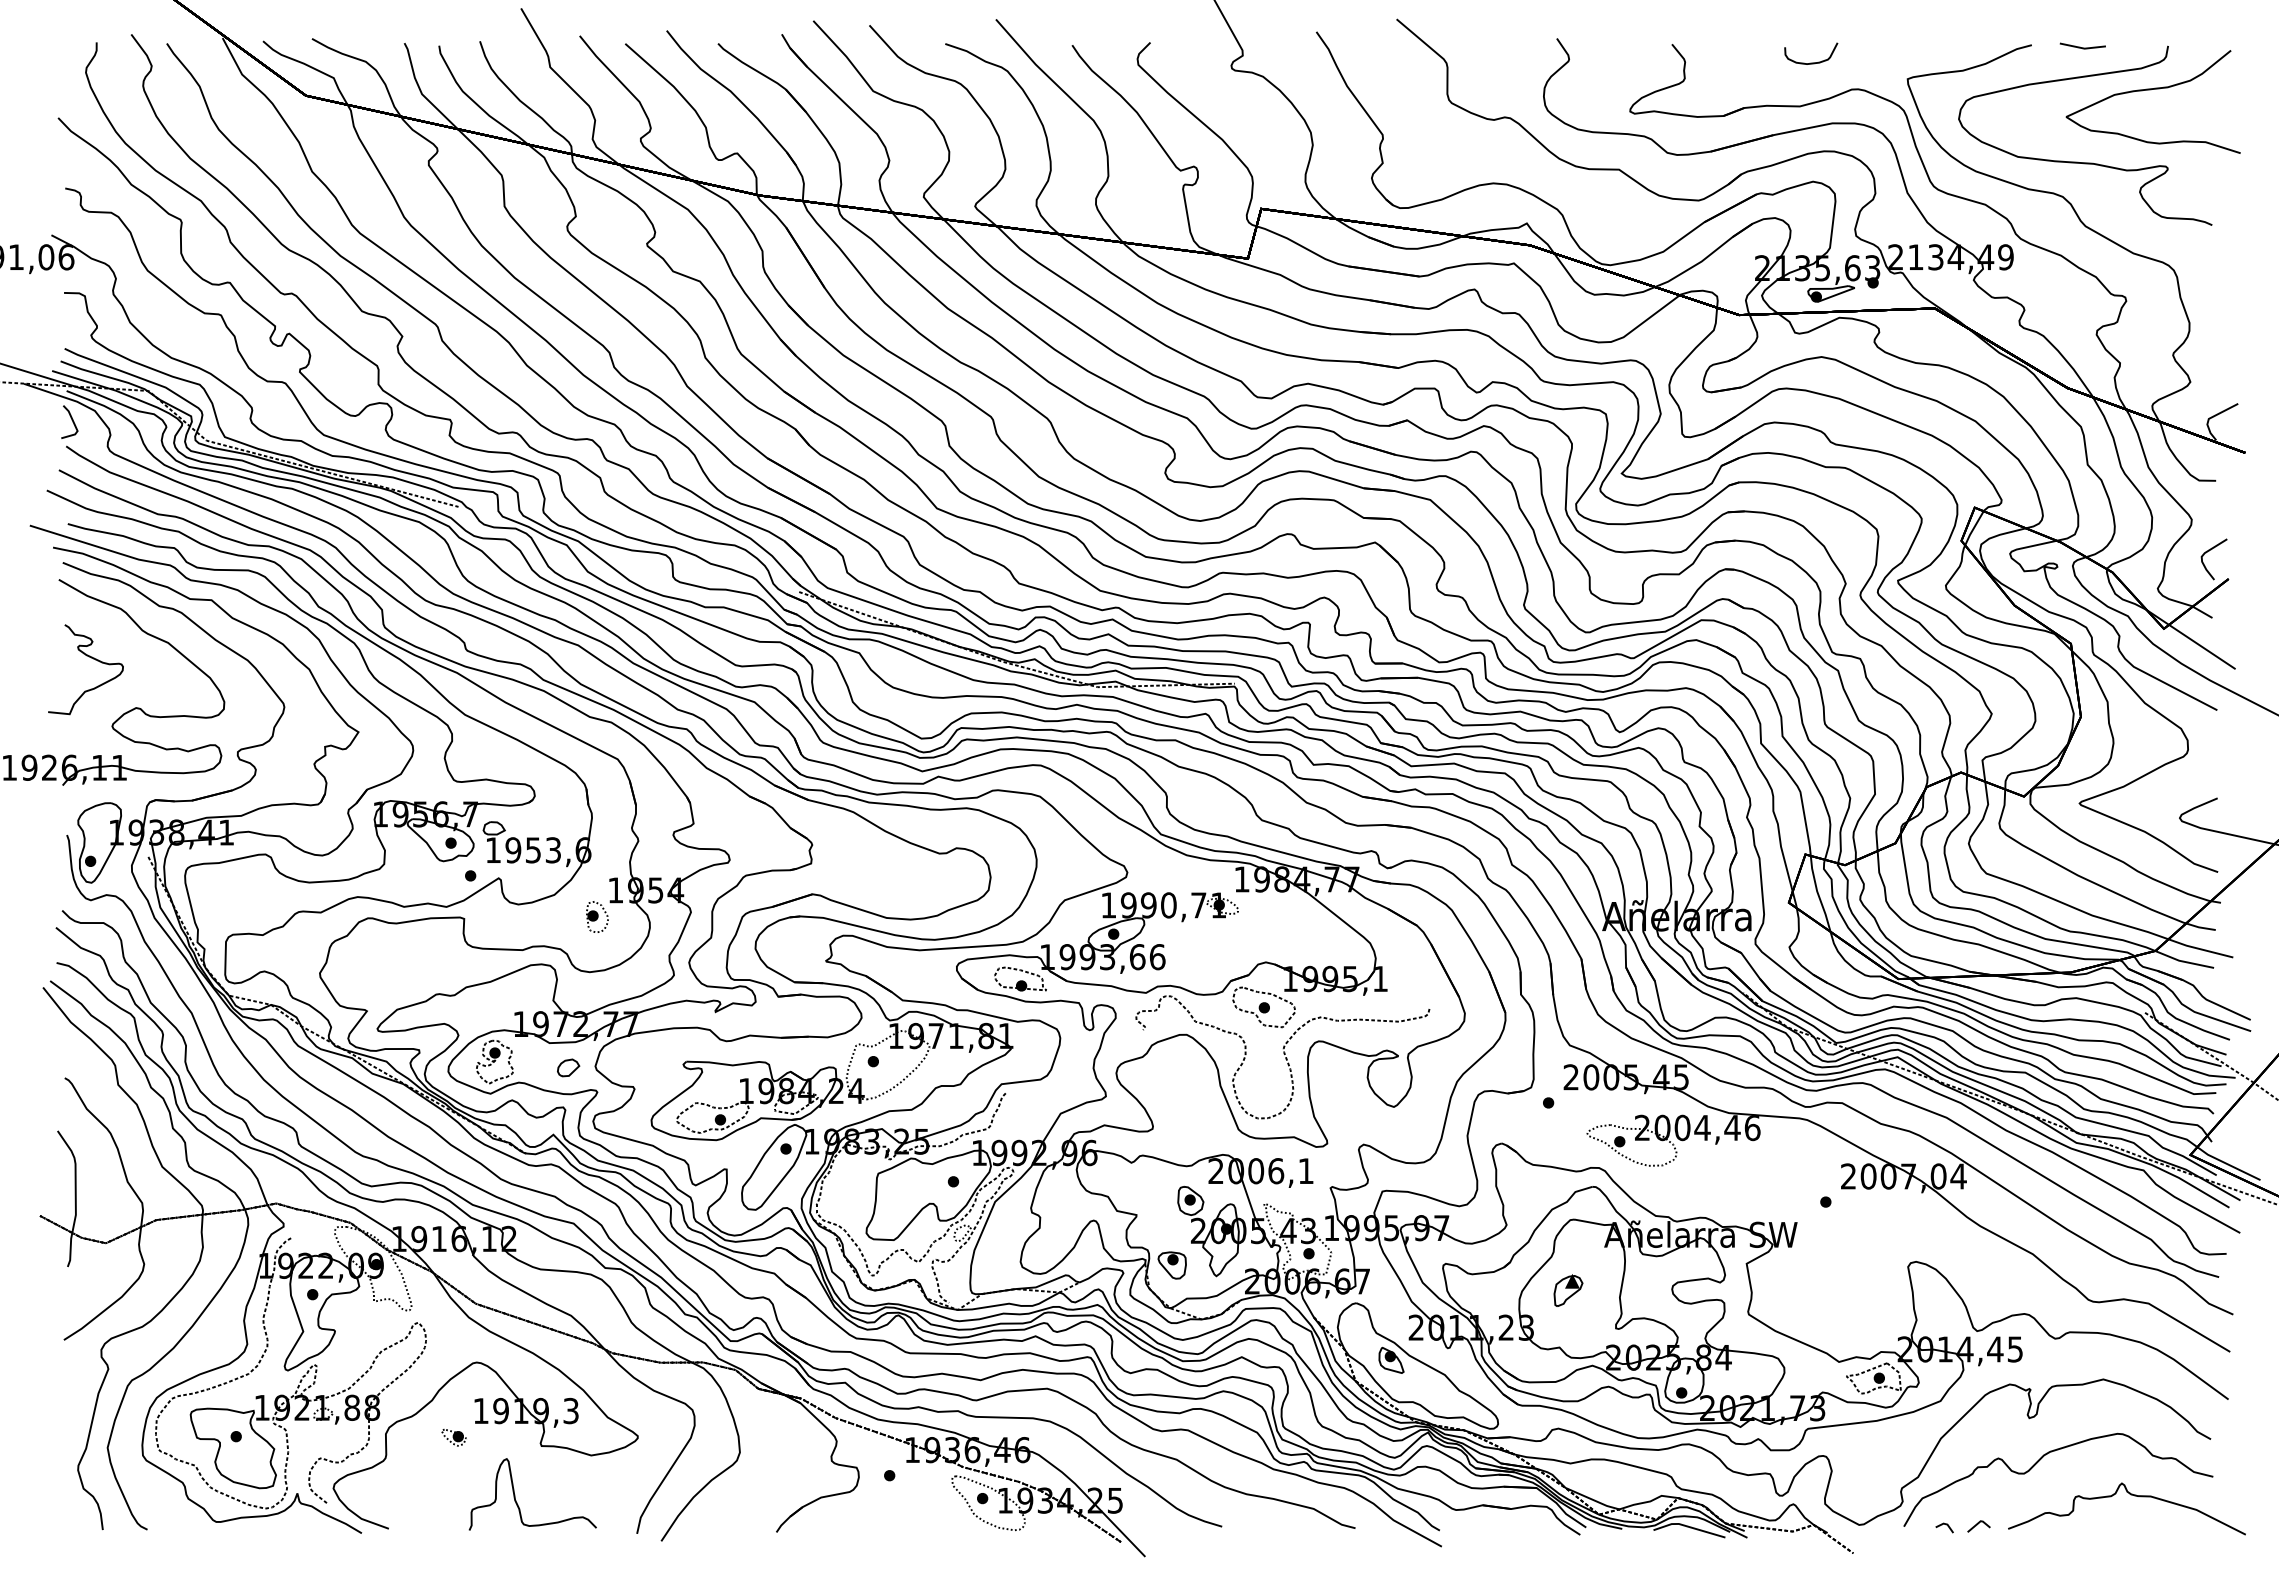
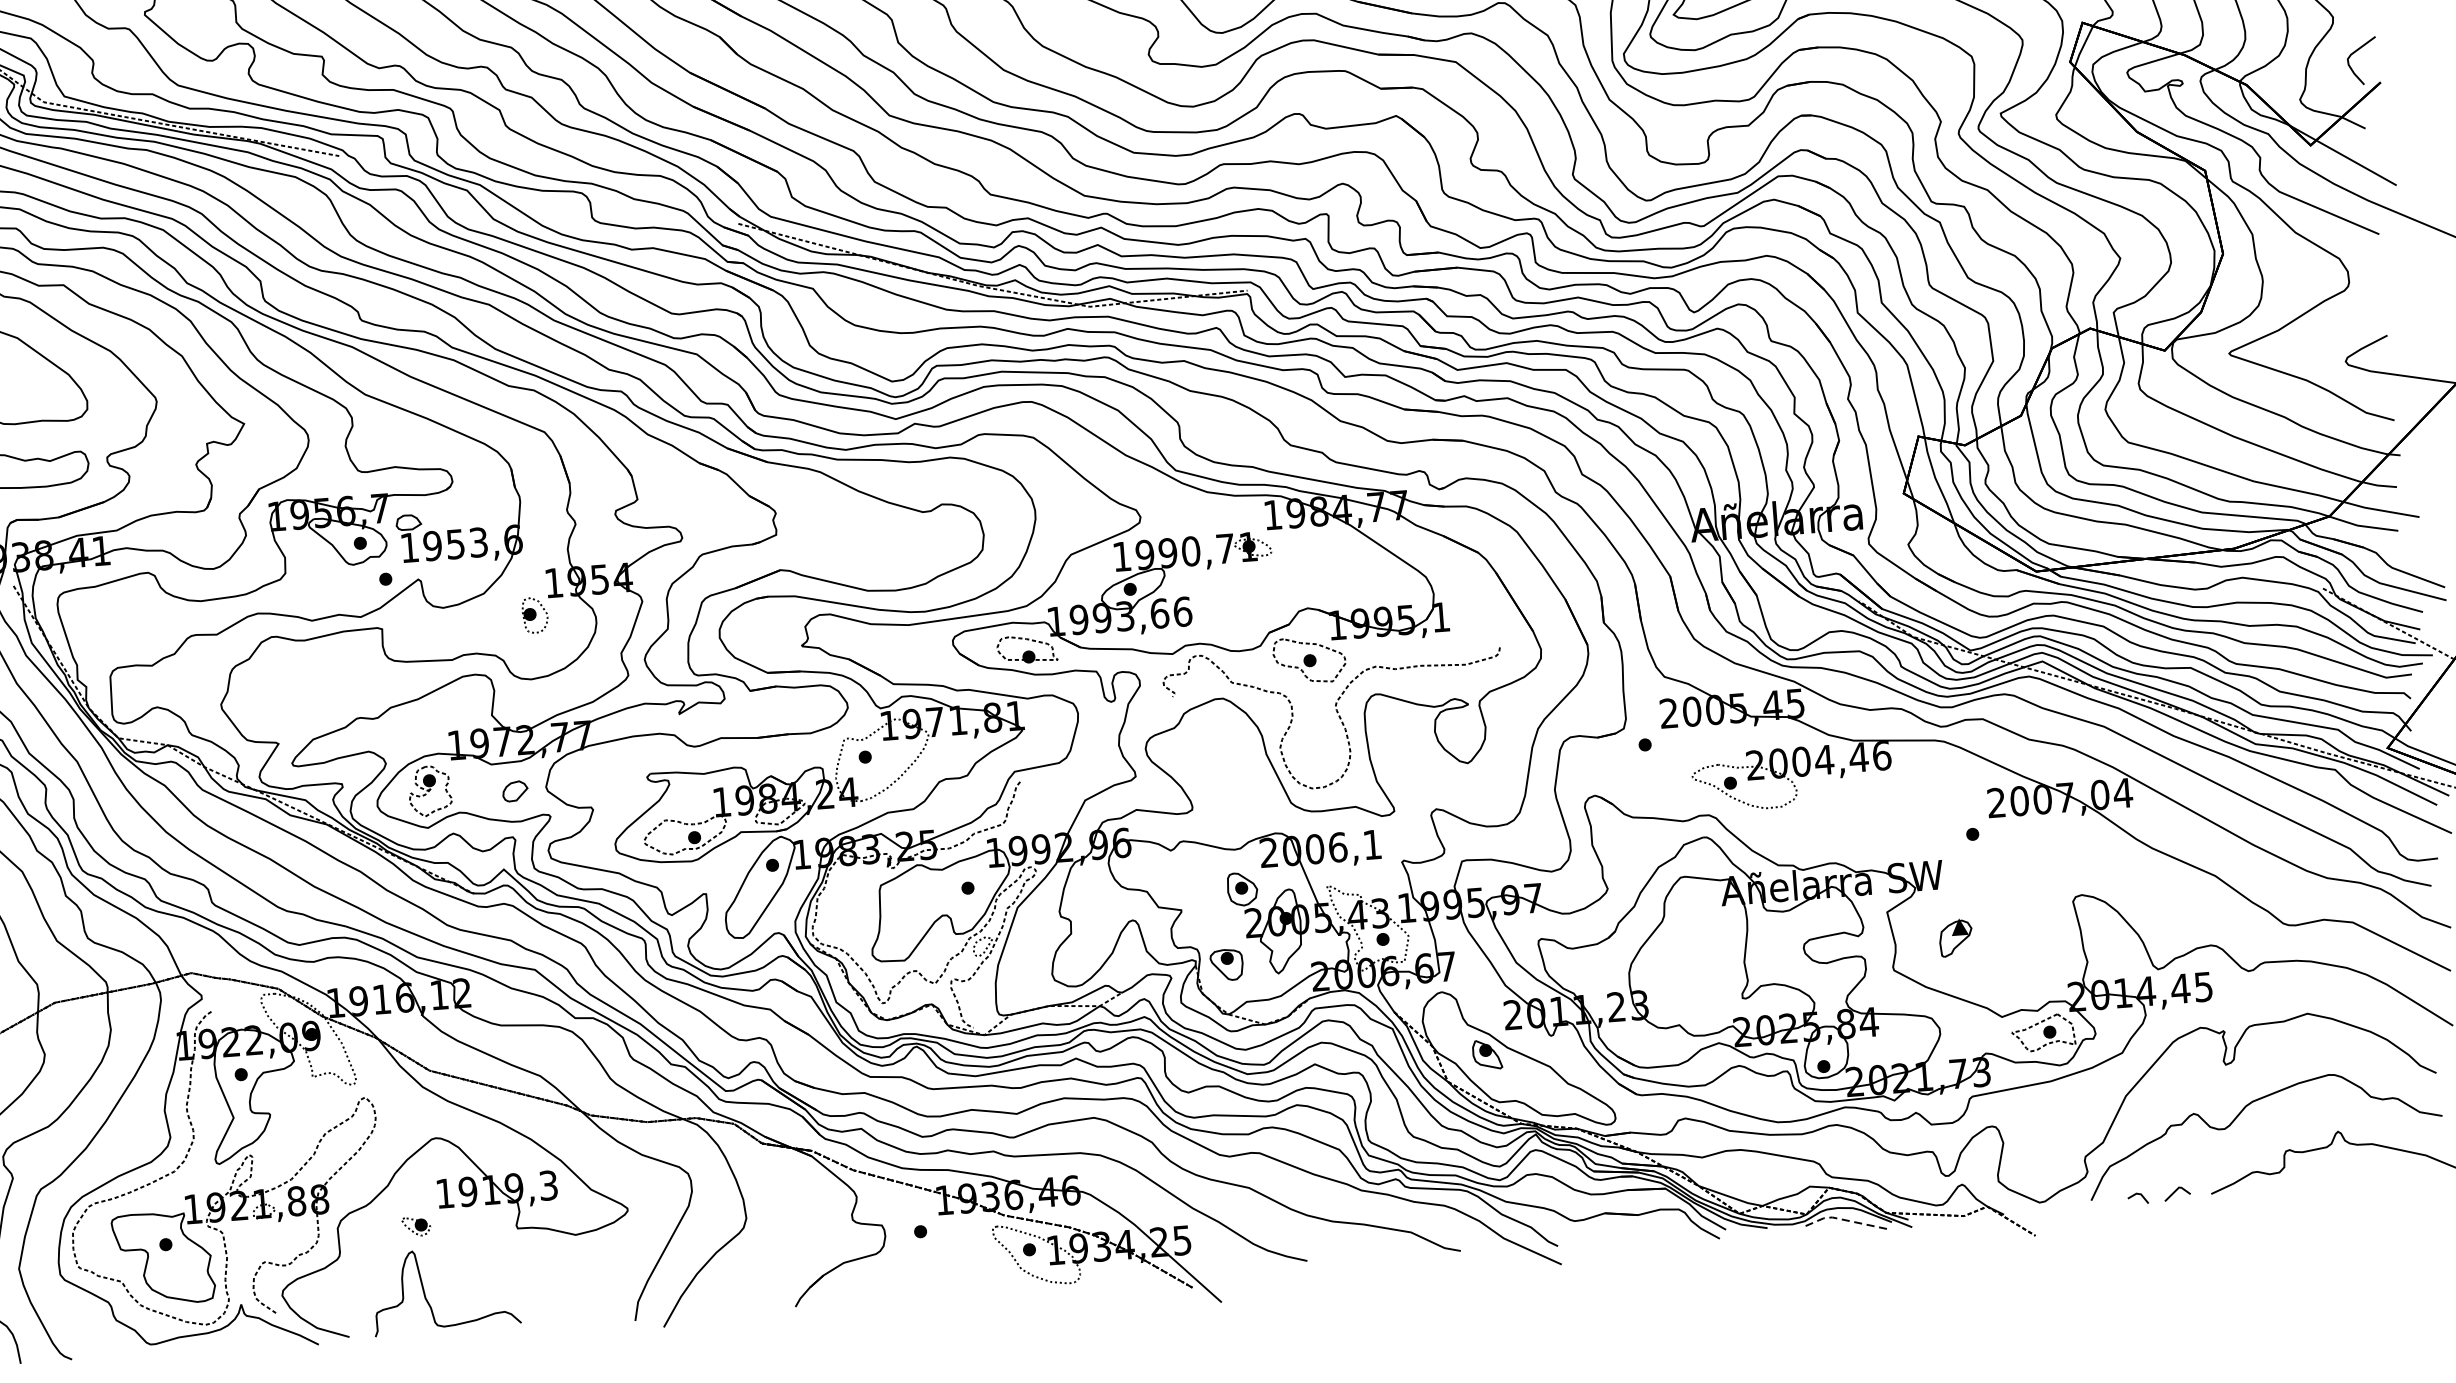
part: (1568, 1290) -> (1956, 937), moved
curve: (515, 1494) -> (425, 1291), moved
line: (1687, 1526) -> (1842, 1219), solid -> dashed

